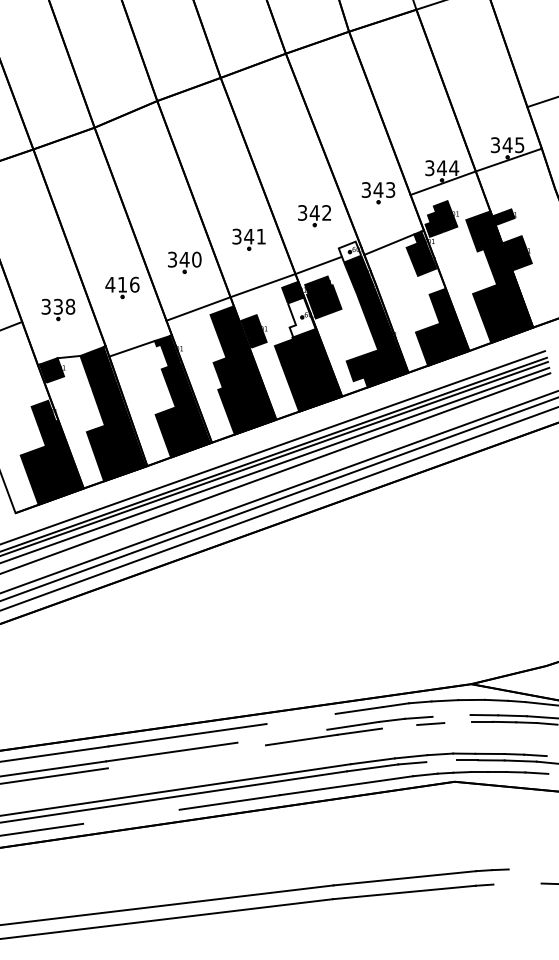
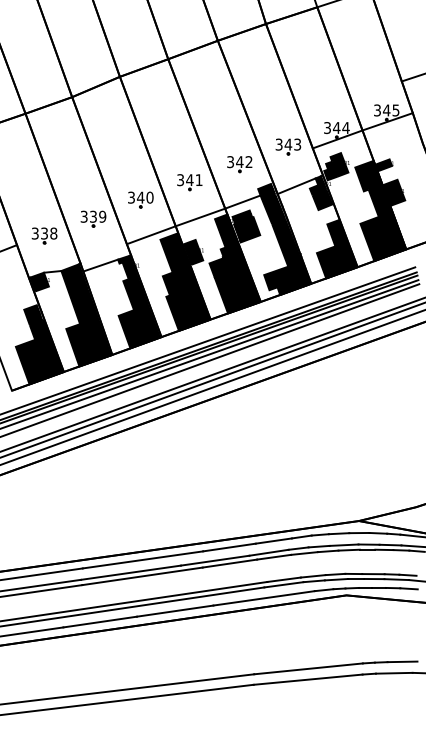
fill: (349, 251) -> (266, 191), added
text: (122, 284) -> (93, 216), 416 -> 339
fill: (301, 317) -> (229, 241), added
line: (451, 715) -> (344, 544), added
line: (300, 718) -> (228, 547), added
line: (458, 722) -> (349, 550), added
line: (399, 726) -> (304, 553), added
line: (282, 735) -> (215, 560), added
line: (186, 756) -> (142, 576), added
line: (441, 761) -> (336, 579), added
line: (131, 816) -> (100, 621), added
line: (527, 868) -> (401, 661), added
line: (517, 883) -> (394, 672), added

